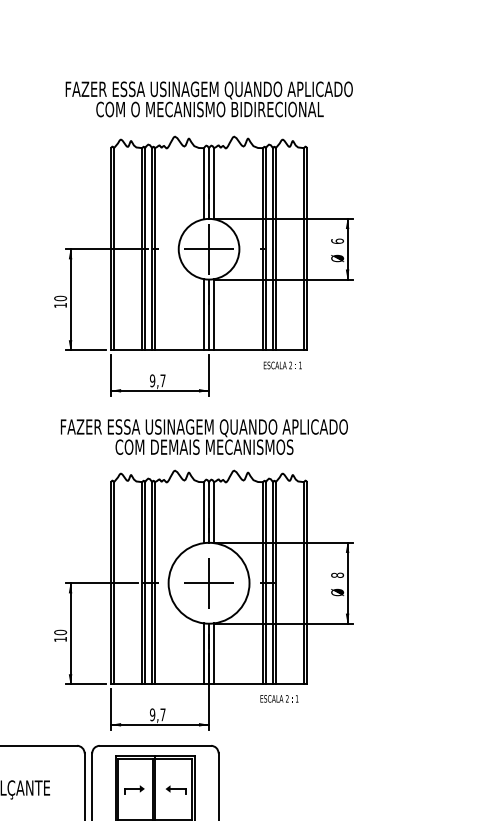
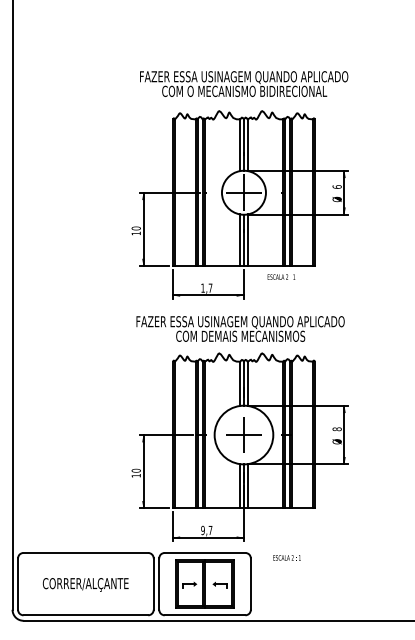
text: (282, 364) -> (281, 276), moved
text: (151, 379) -> (202, 287), 9,7 -> 1,7
text: (278, 698) -> (286, 557), moved

